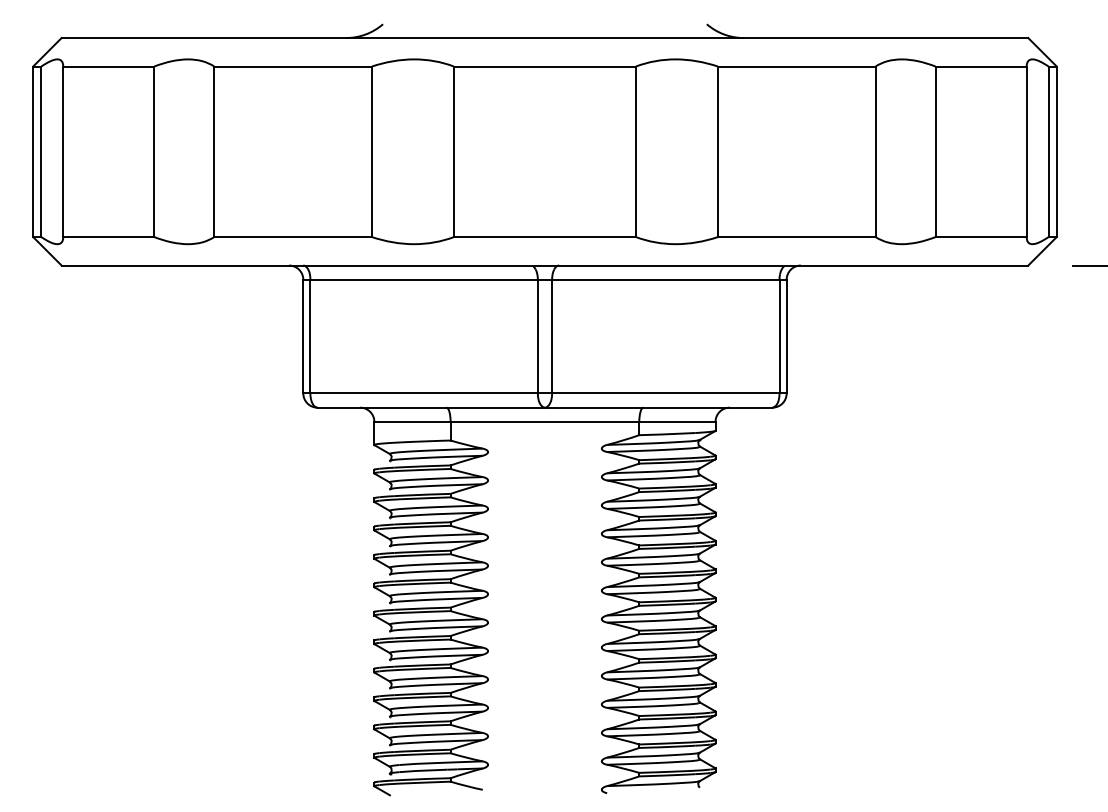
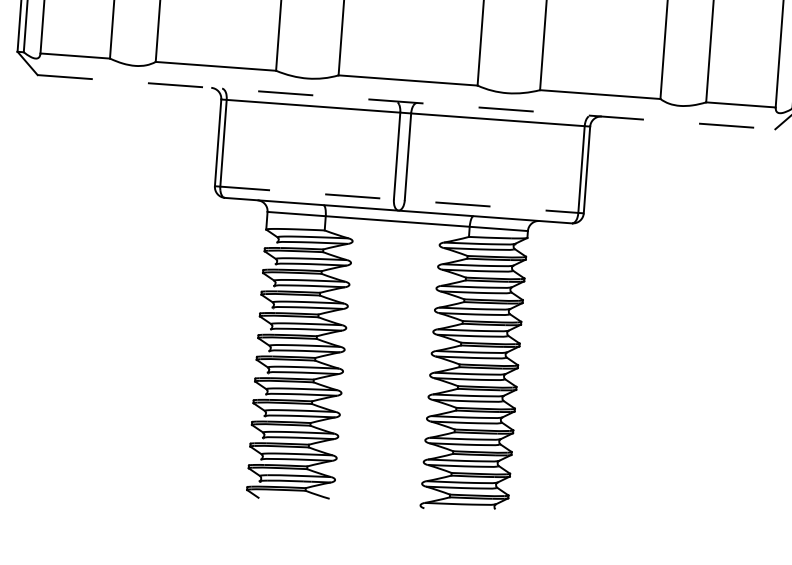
line: (545, 265) -> (406, 102), solid -> dashed
line: (544, 393) -> (398, 199), solid -> dashed

